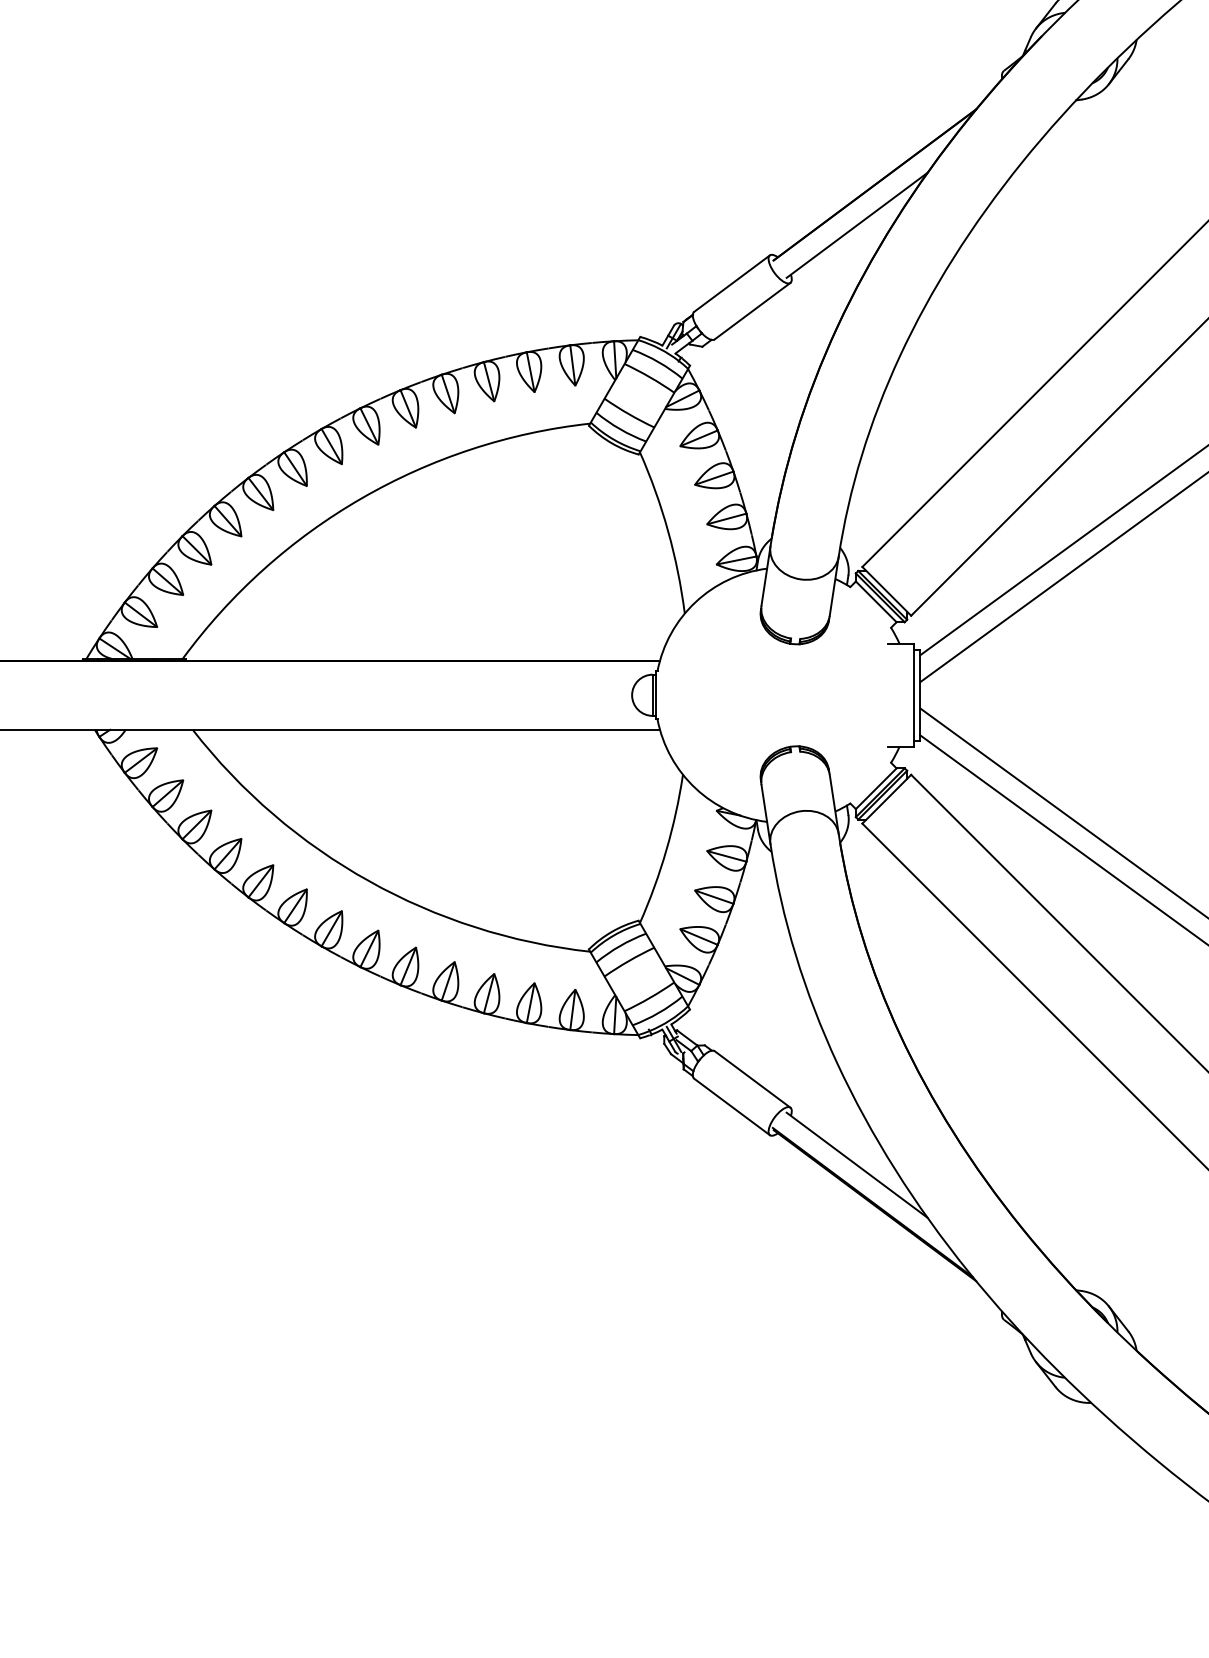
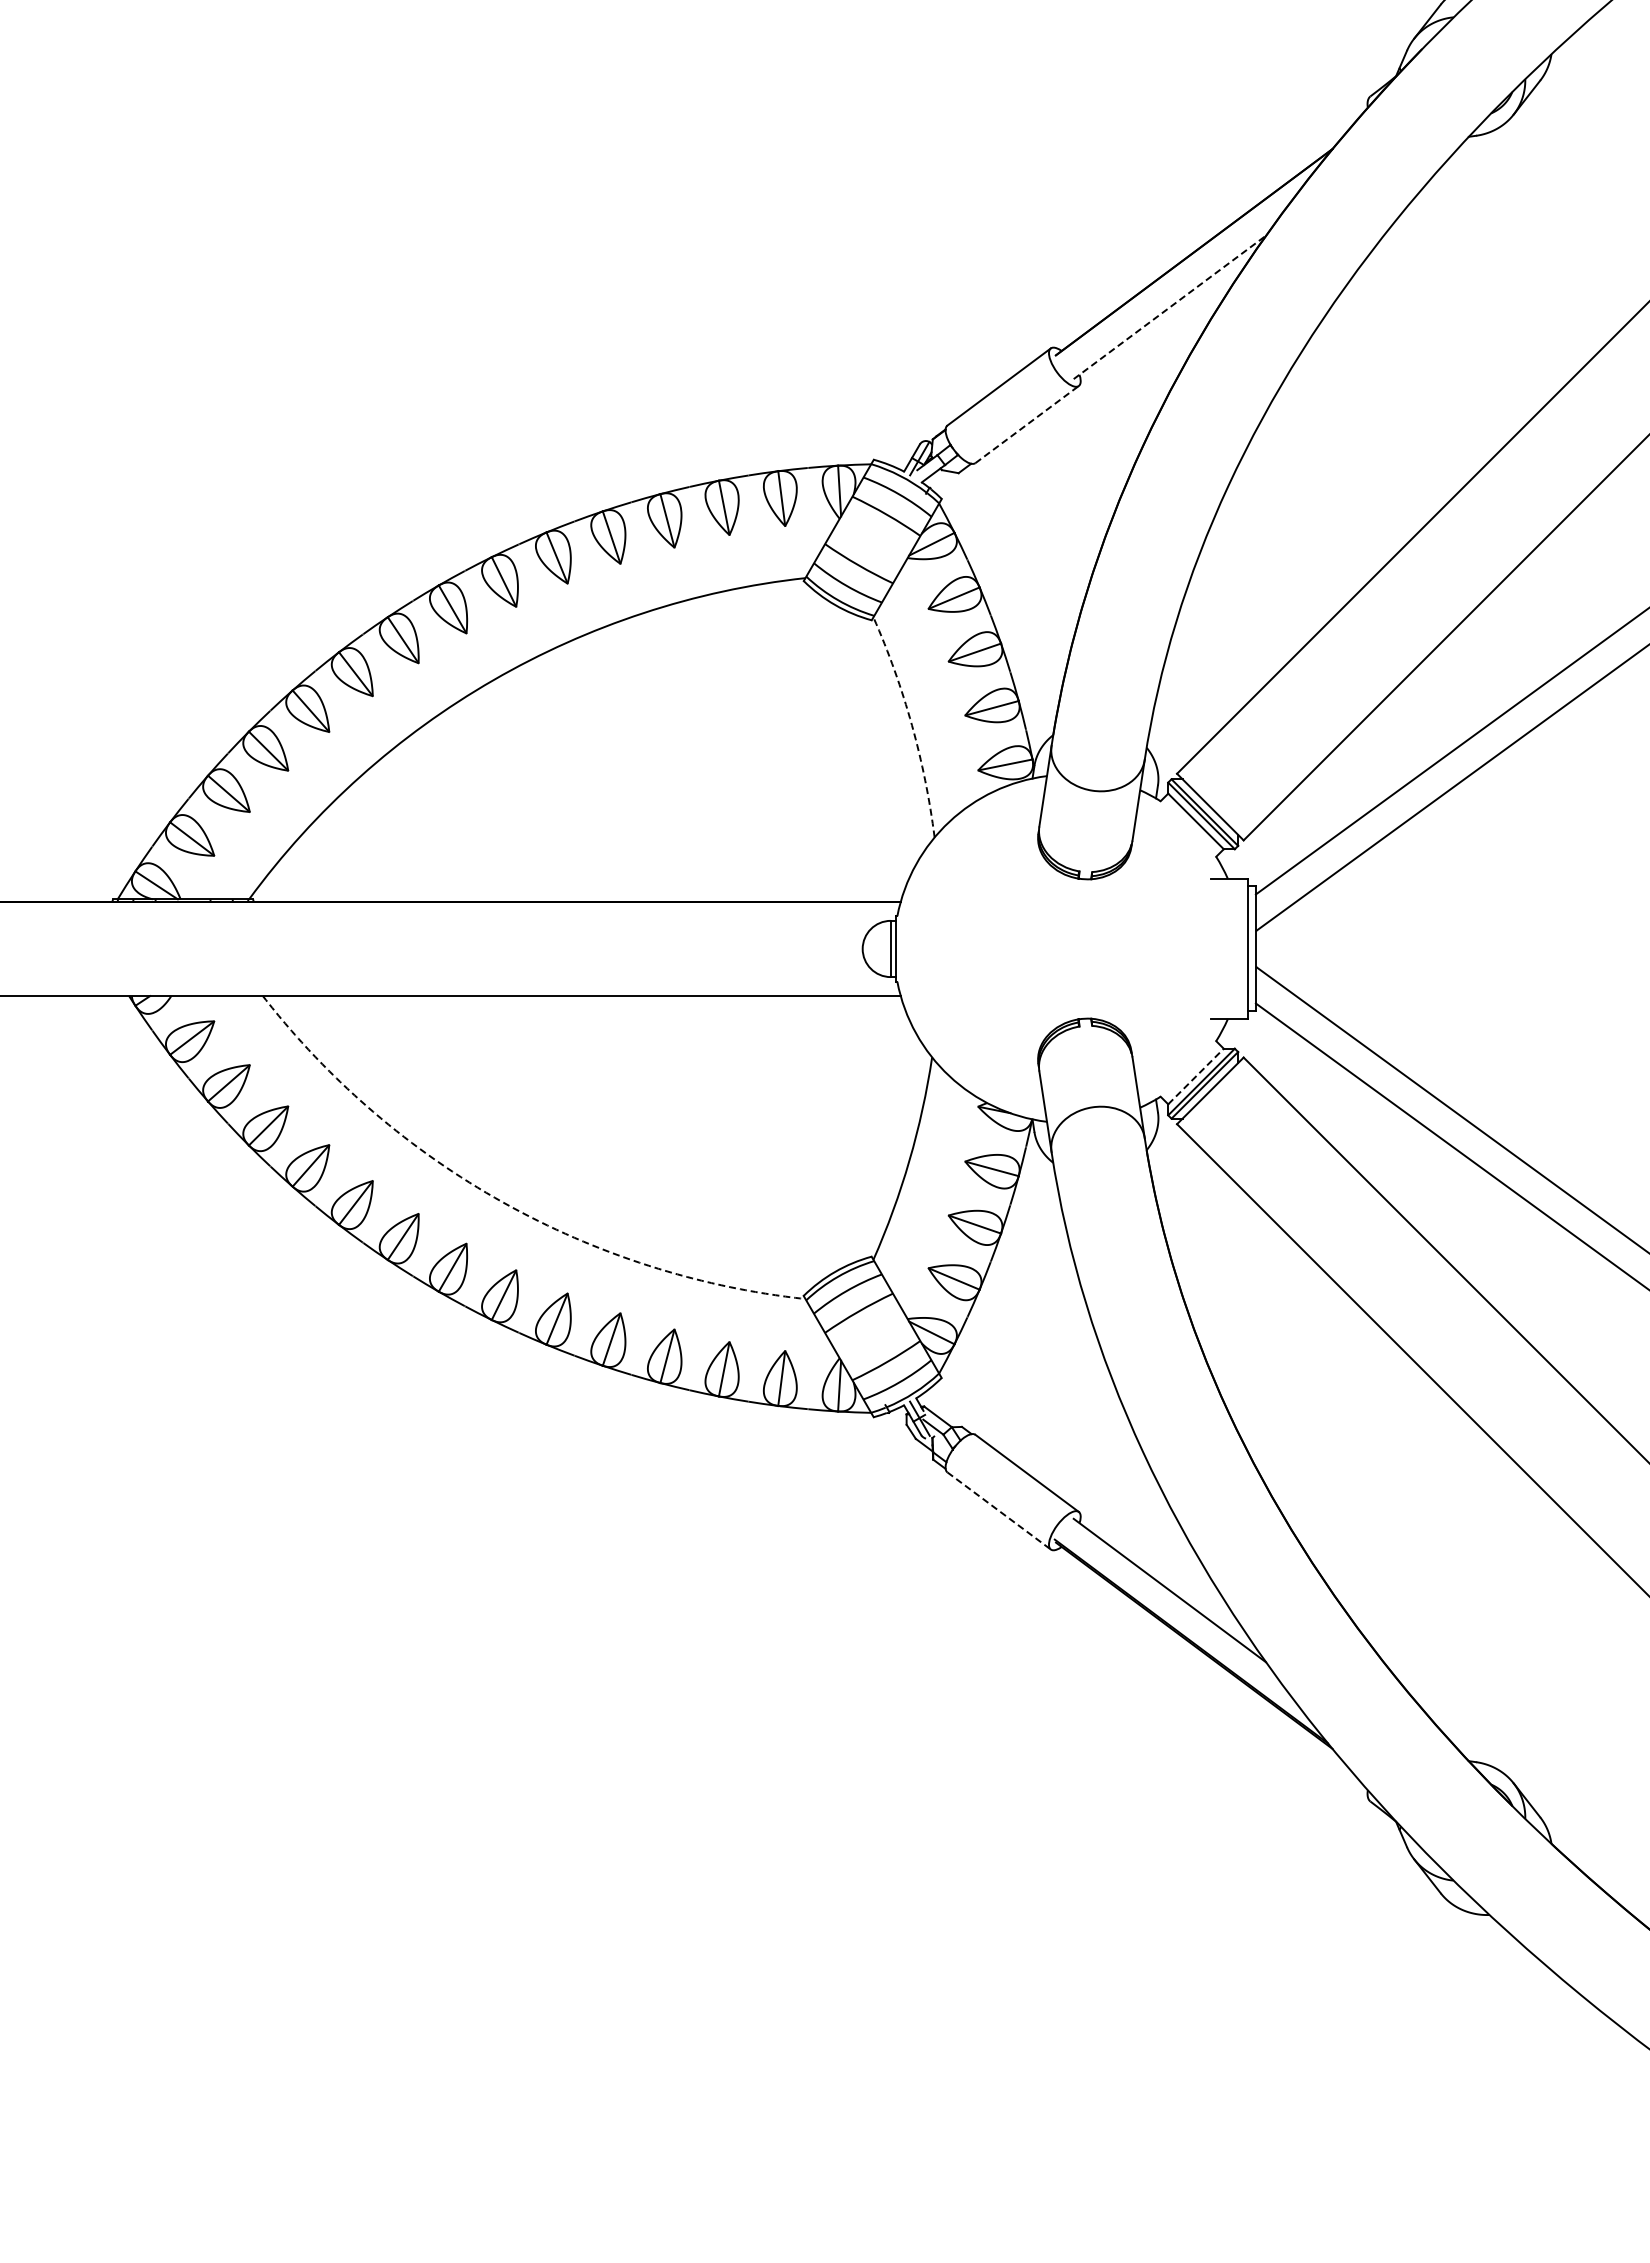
line: (856, 225) -> (1169, 307), solid -> dashed
line: (752, 311) -> (1027, 424), solid -> dashed
arc: (667, 531) -> (911, 725), solid -> dashed
line: (876, 788) -> (1196, 1076), solid -> dashed
arc: (369, 881) -> (503, 1202), solid -> dashed
line: (732, 1106) -> (999, 1510), solid -> dashed

